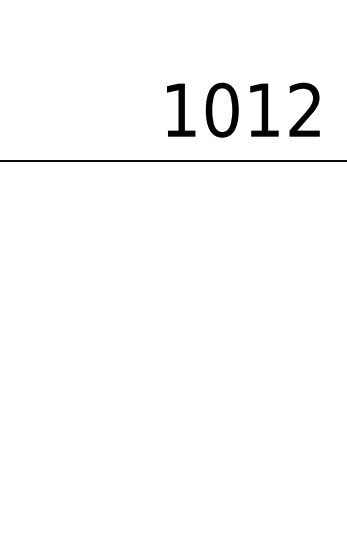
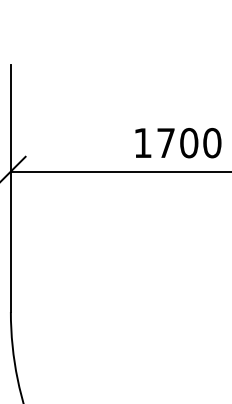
text: (264, 110) -> (189, 143), 1012 -> 1700

